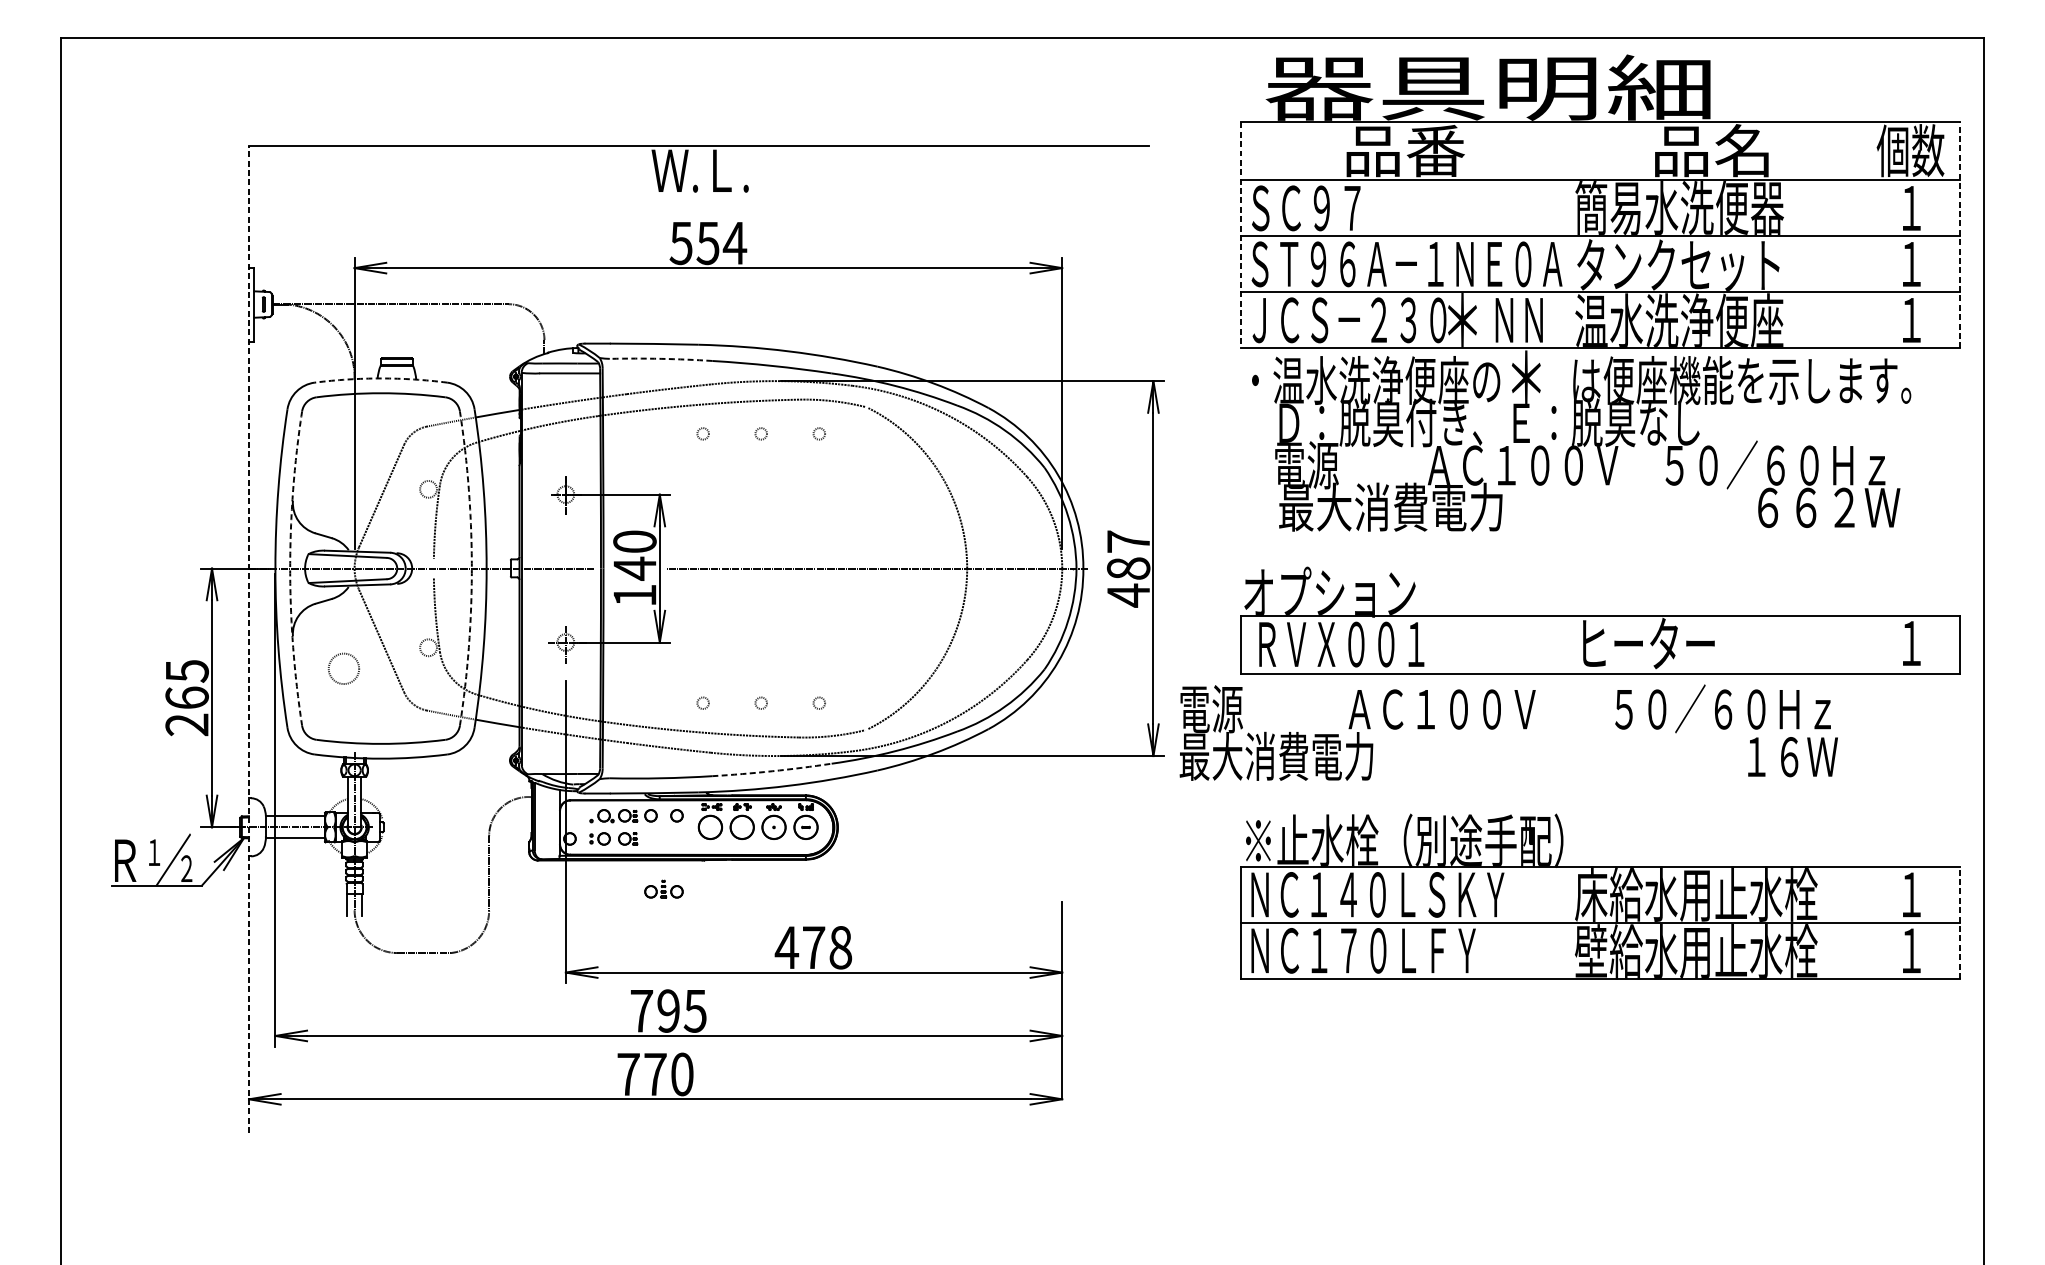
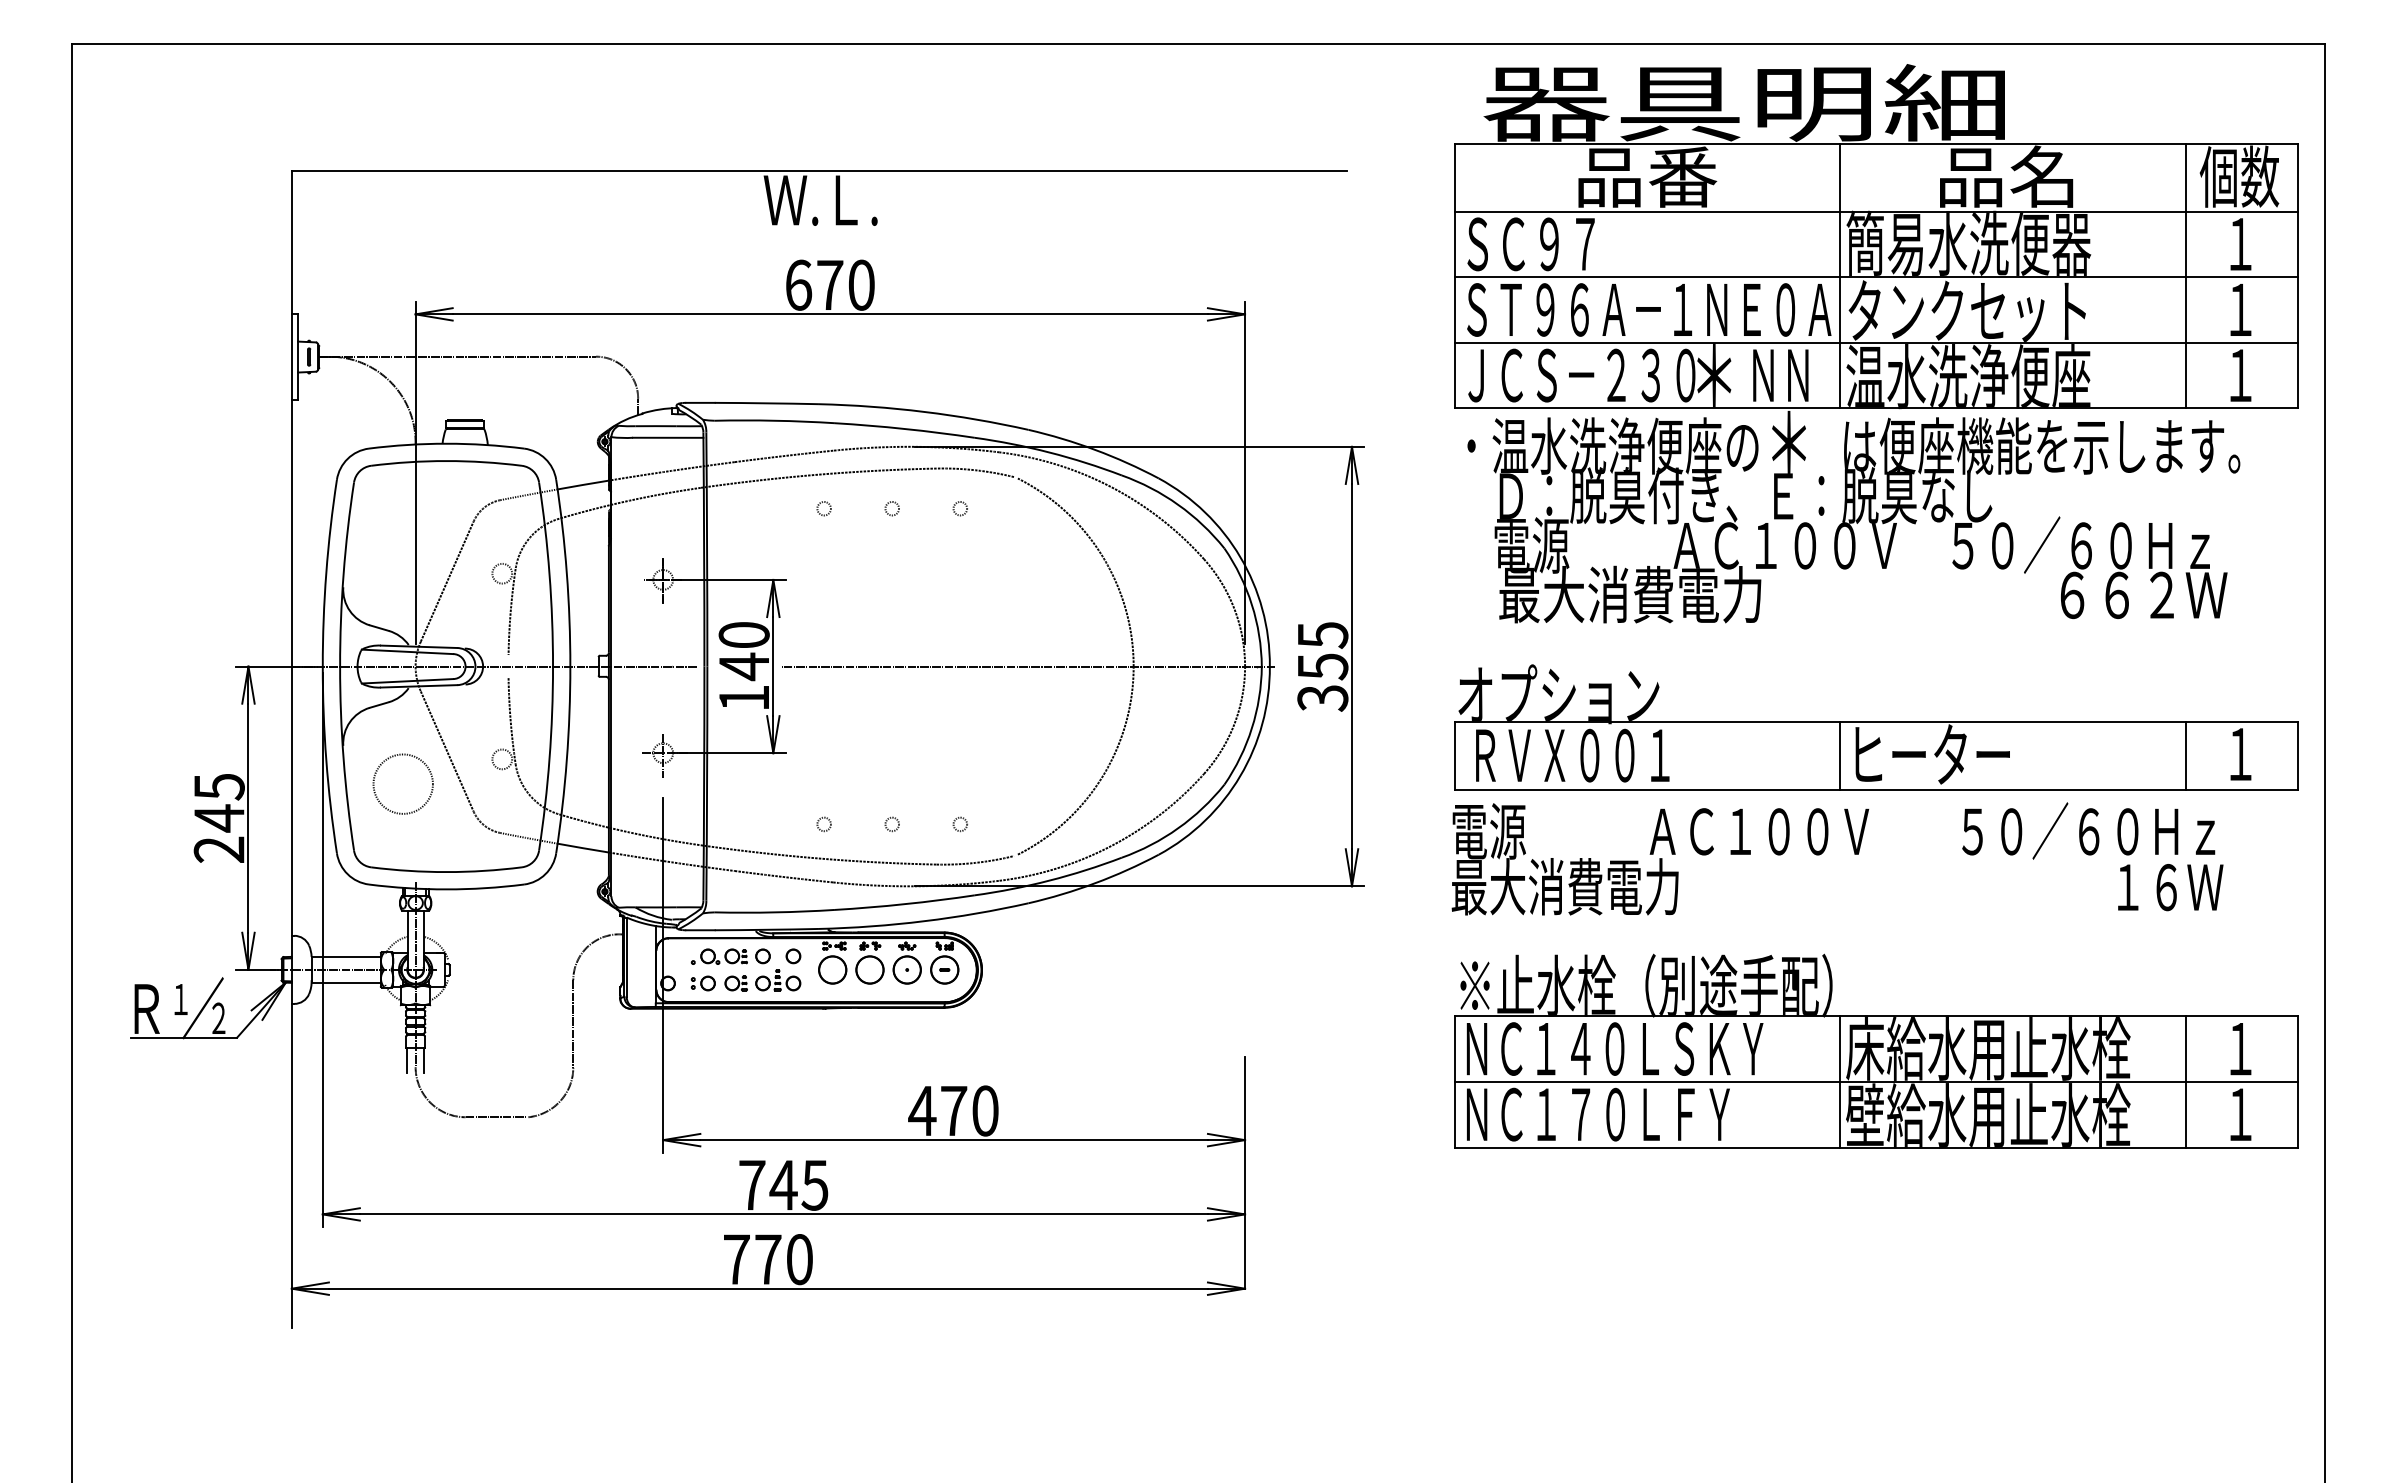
line: (1569, 234) -> (1839, 275), added
line: (1865, 234) -> (2186, 275), added
line: (1960, 234) -> (2297, 275), dashed -> solid
line: (1240, 235) -> (1454, 276), dashed -> solid
text: (707, 242) -> (829, 284), 554 -> 670
arc: (660, 358) -> (774, 420), dashed -> solid
arc: (380, 378) -> (446, 443), dashed -> solid
arc: (290, 568) -> (340, 666), dashed -> solid
arc: (472, 568) -> (553, 666), dashed -> solid
text: (1128, 569) -> (1322, 667), 487 -> 355
line: (248, 639) -> (291, 749), dashed -> solid
line: (1569, 644) -> (1839, 755), added
line: (1865, 644) -> (2186, 755), added
circle: (343, 668) -> (402, 783), size x1.67
text: (186, 698) -> (218, 818), 265 -> 245
text: (1508, 732) -> (1837, 858), moved
arc: (772, 771) -> (905, 904), dashed -> solid
part: (664, 889) -> (778, 980), moved
line: (1569, 922) -> (1839, 1081), added
line: (1865, 922) -> (2186, 1081), added
line: (1960, 922) -> (2297, 1081), dashed -> solid
text: (840, 947) -> (985, 1110), 478 -> 470
text: (668, 1010) -> (783, 1184), 795 -> 745

